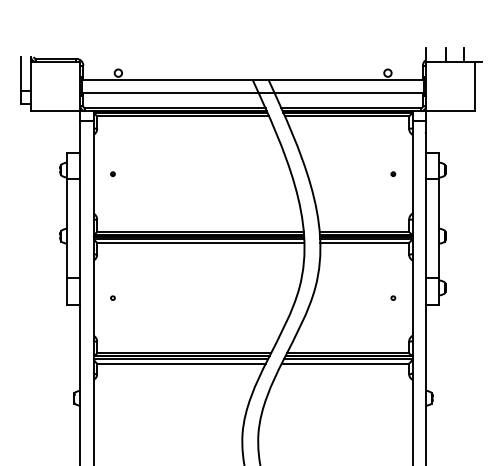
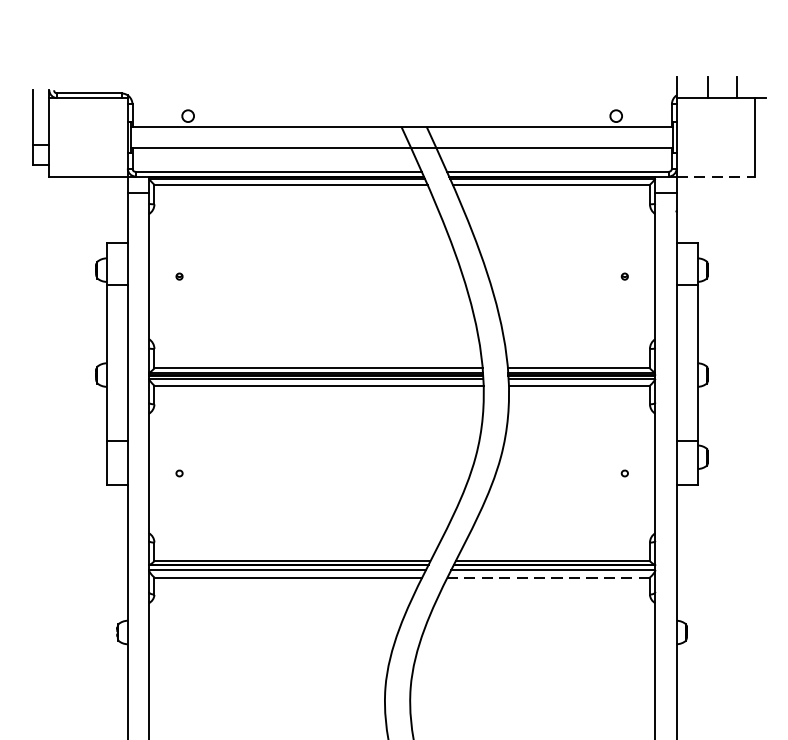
line: (450, 111) -> (715, 177), solid -> dashed
line: (345, 363) -> (548, 577), solid -> dashed

